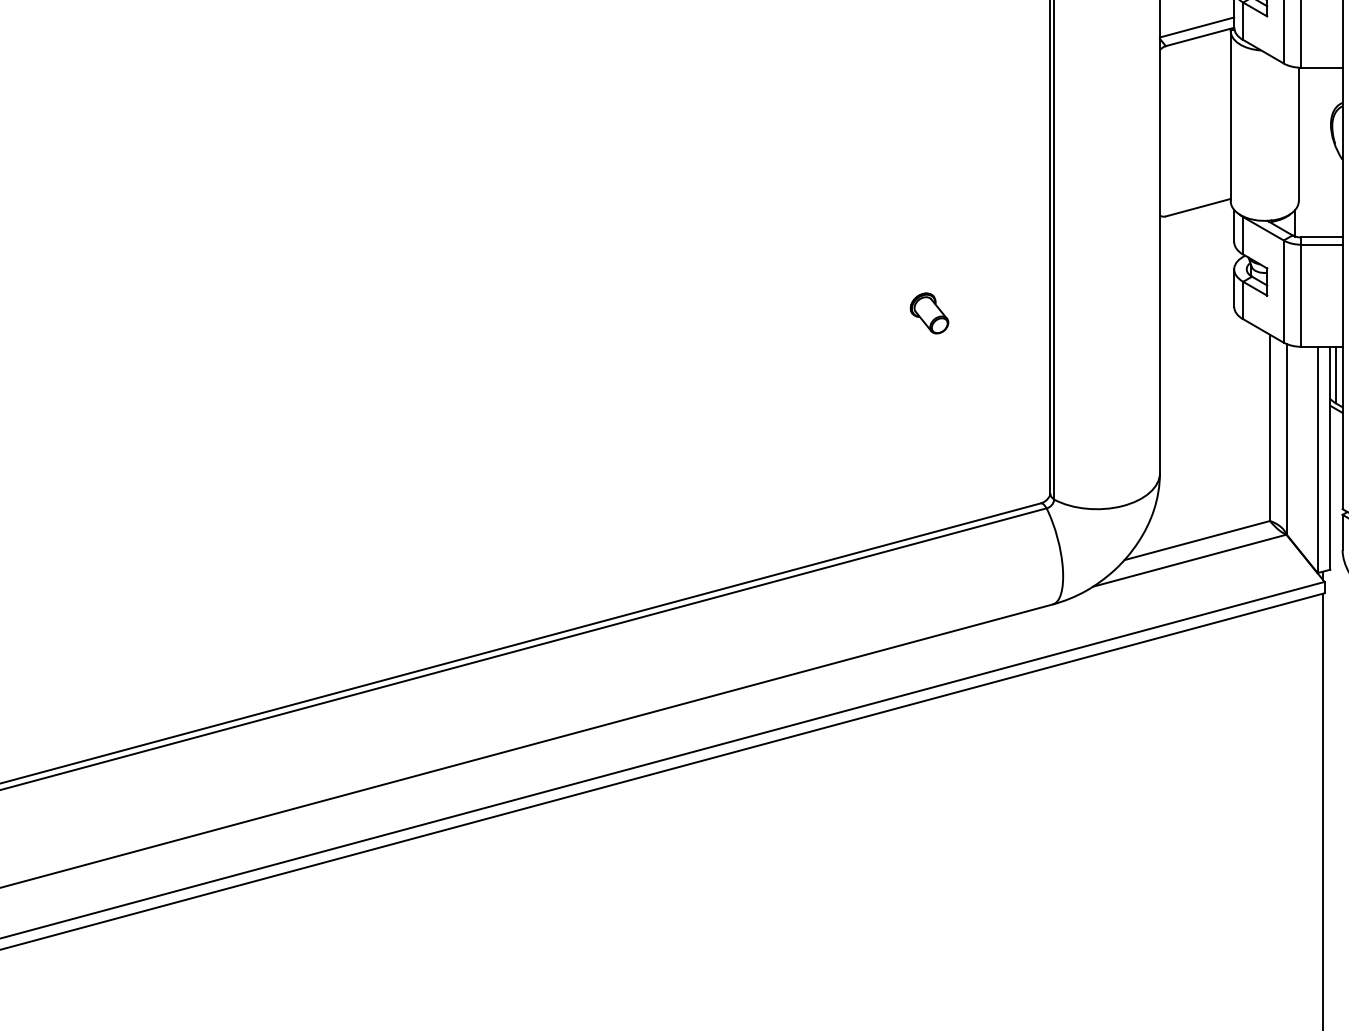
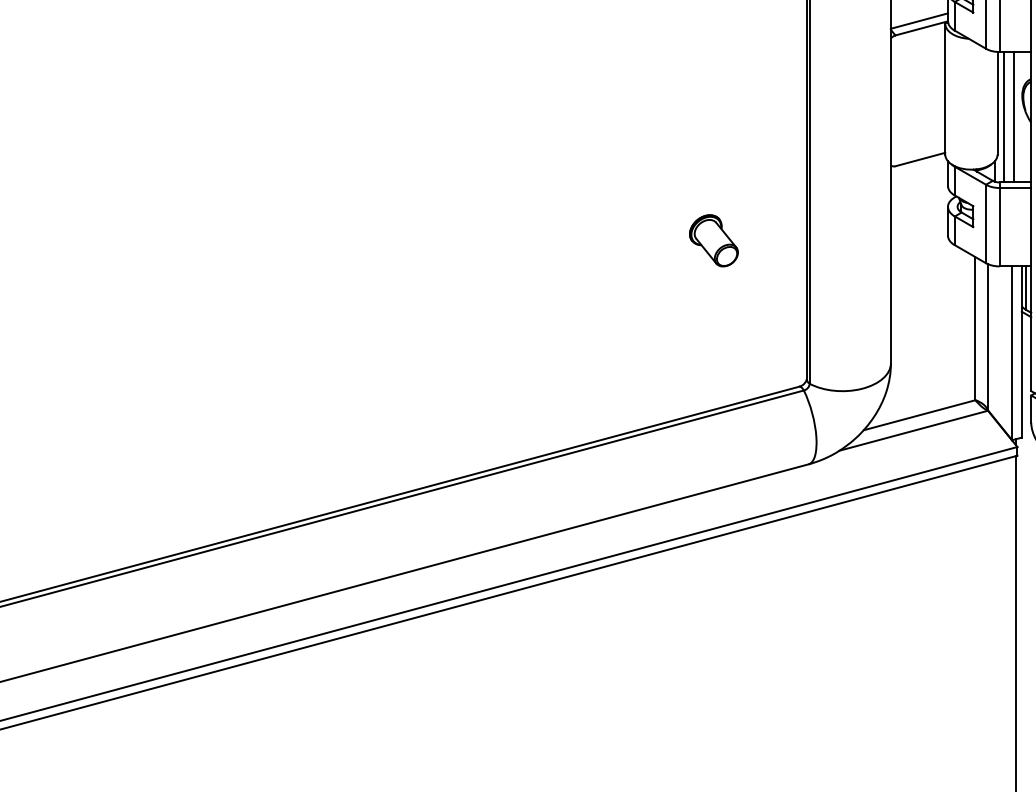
line: (1307, 152) -> (1004, 117), added
line: (1319, 152) -> (1013, 117), added
part: (929, 313) -> (713, 240), size x1.67

